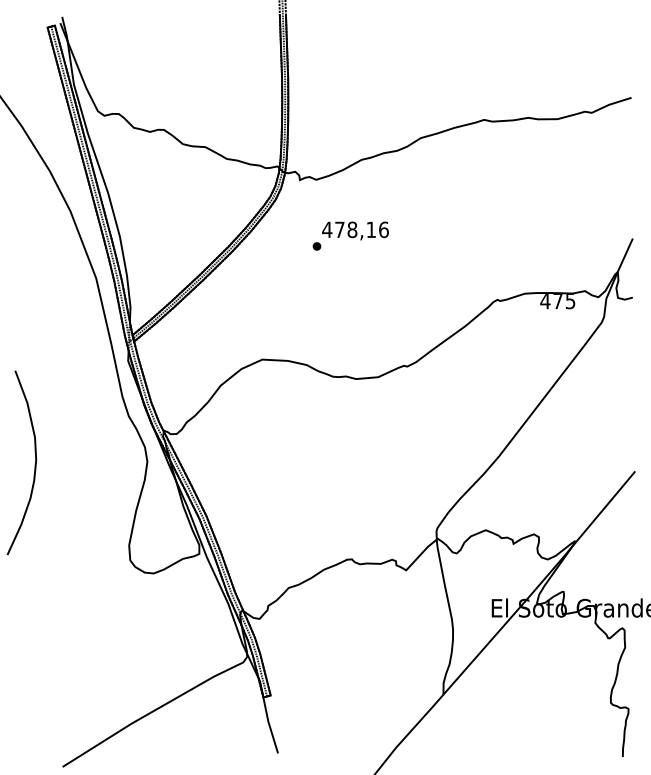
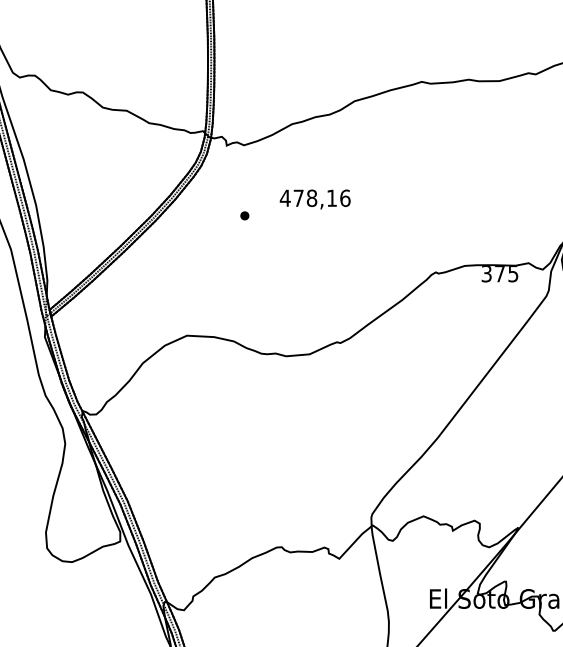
text: (355, 230) -> (315, 198), moved
text: (545, 301) -> (486, 274), 475 -> 375

